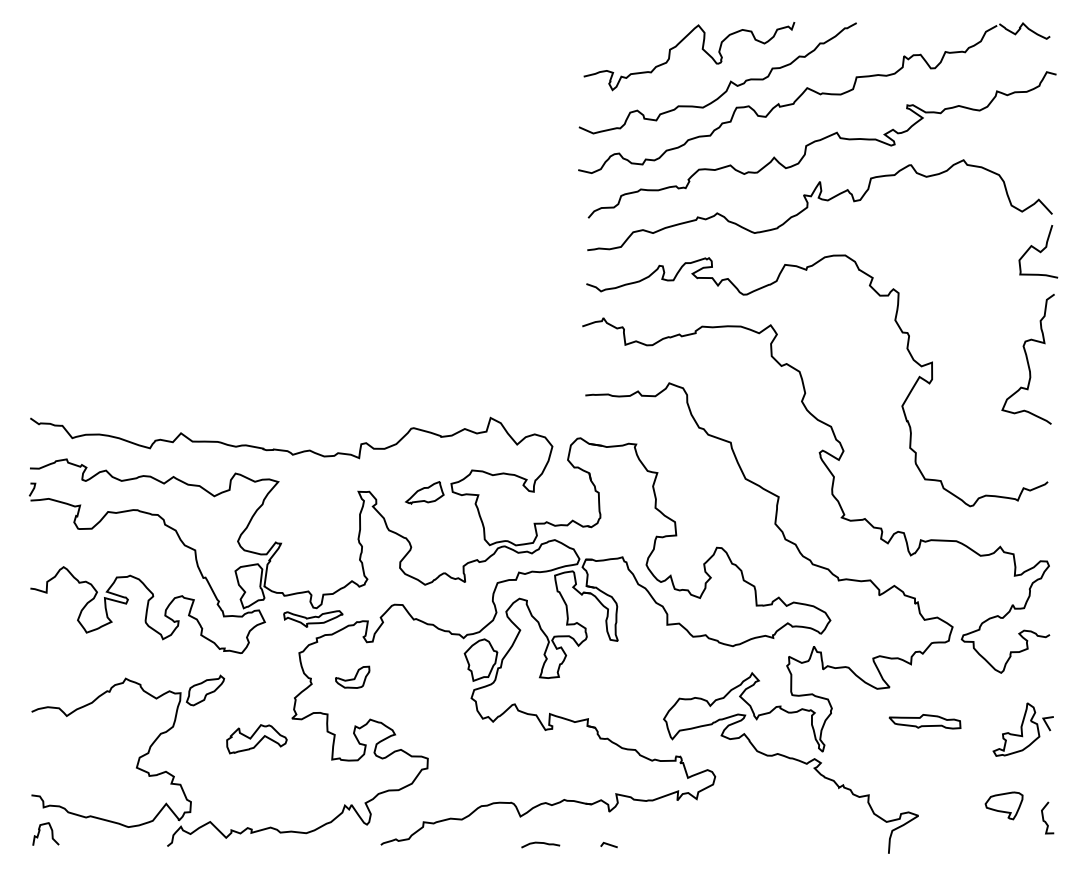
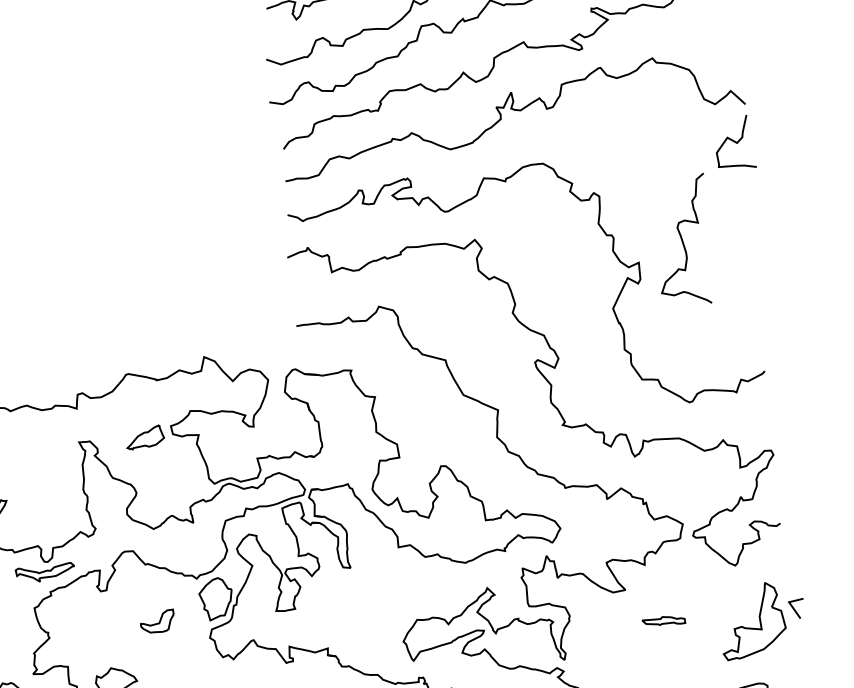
curve: (1027, 359) -> (682, 240), moved
part: (352, 676) -> (157, 620), moved
part: (924, 721) -> (663, 620), size x0.6
part: (1022, 729) -> (761, 620), size x1.4

